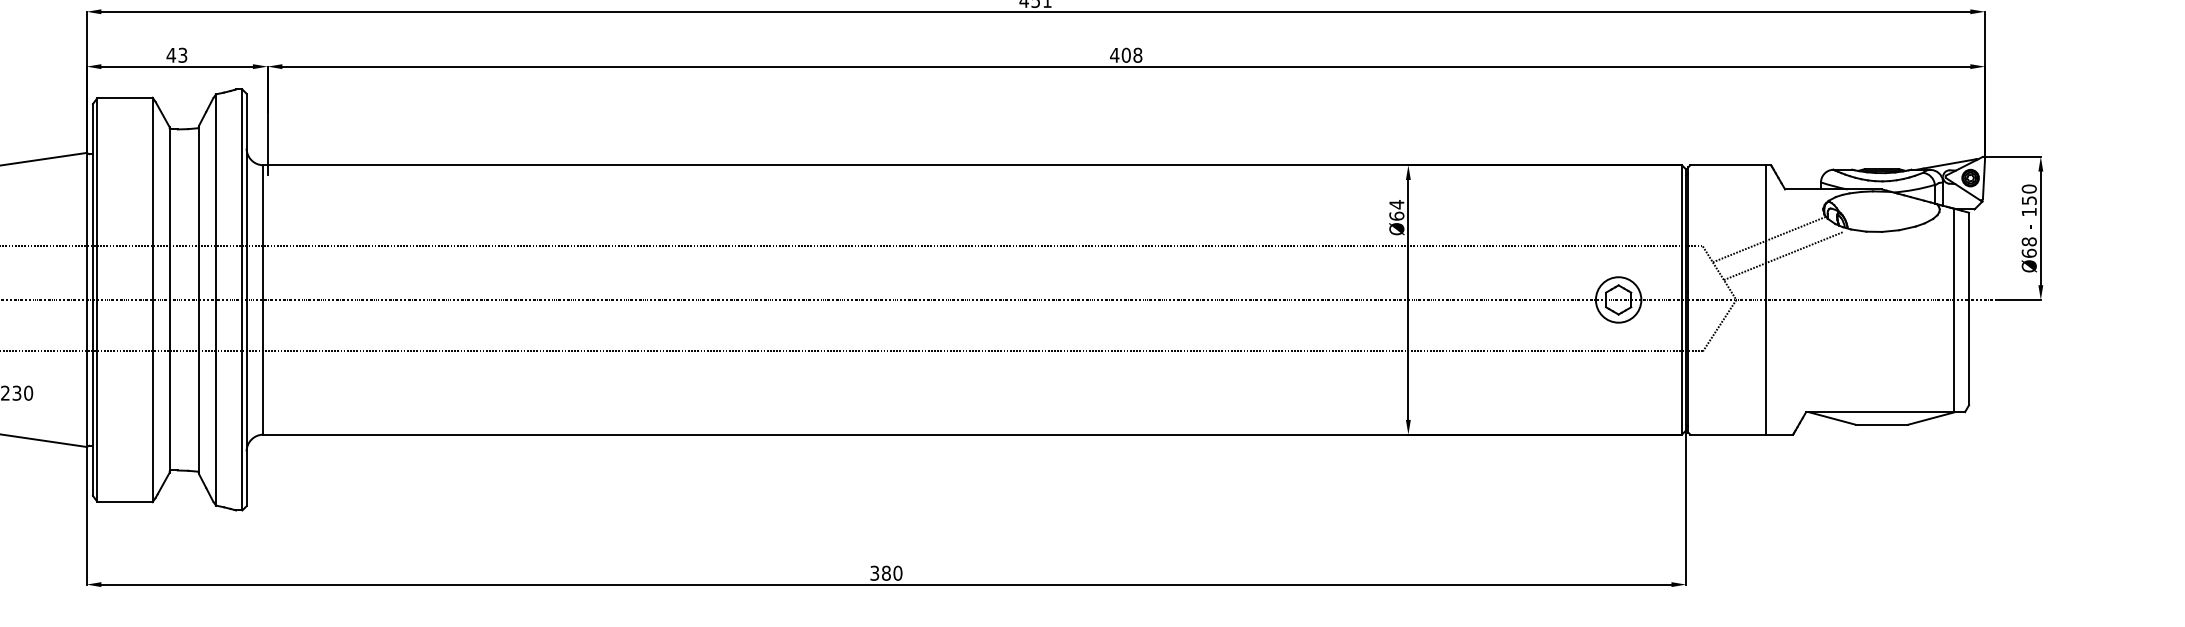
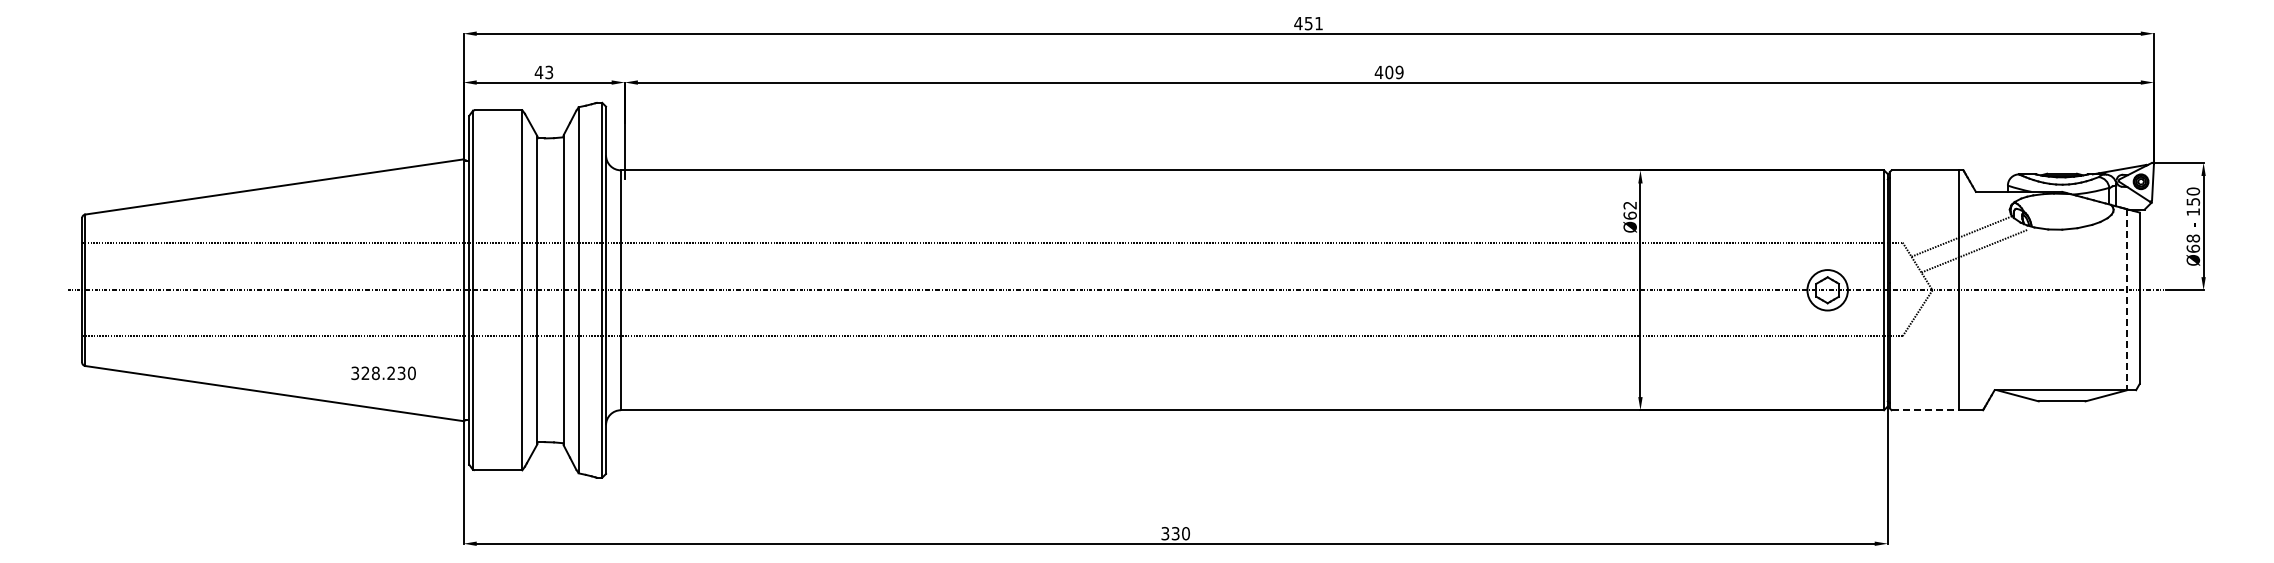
text: (1137, 55) -> (1399, 72), 408 -> 409
text: (1396, 204) -> (1629, 205), Ø64 -> Ø62
line: (1954, 310) -> (2126, 299), solid -> dashed
line: (1728, 434) -> (1925, 410), solid -> dashed
text: (886, 573) -> (1175, 533), 380 -> 330

